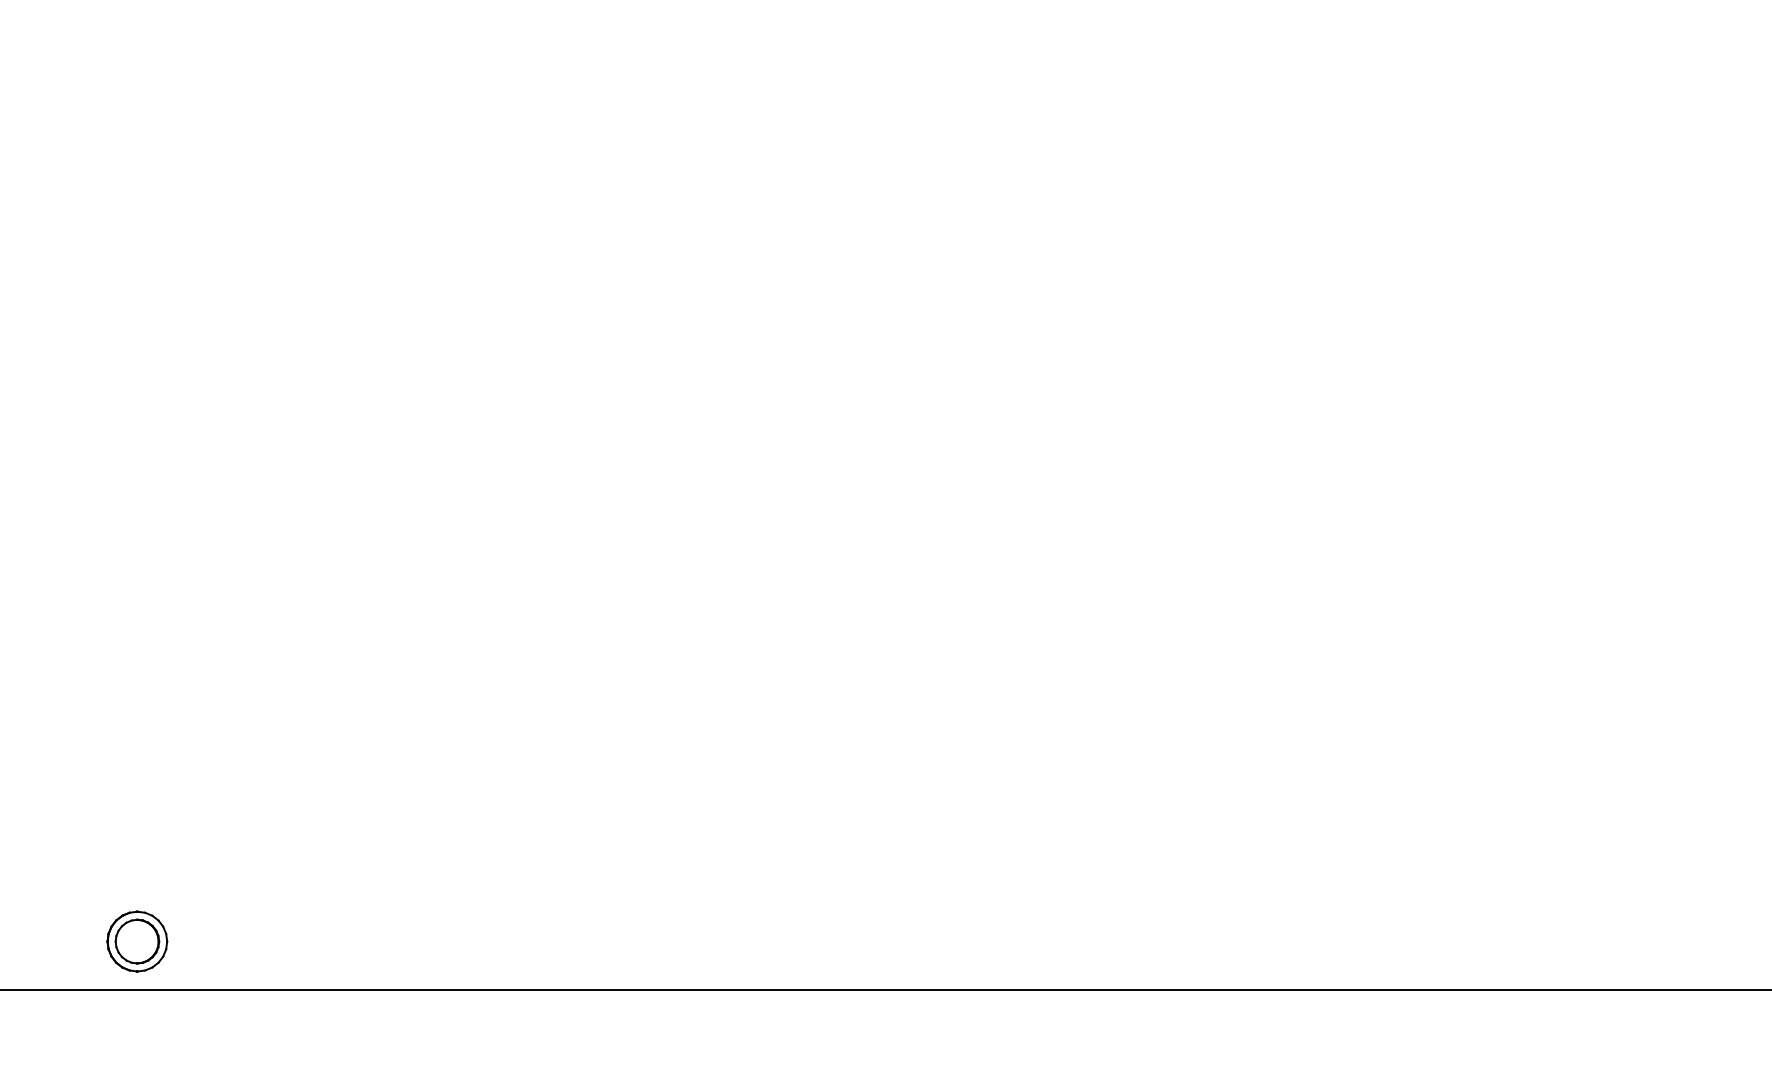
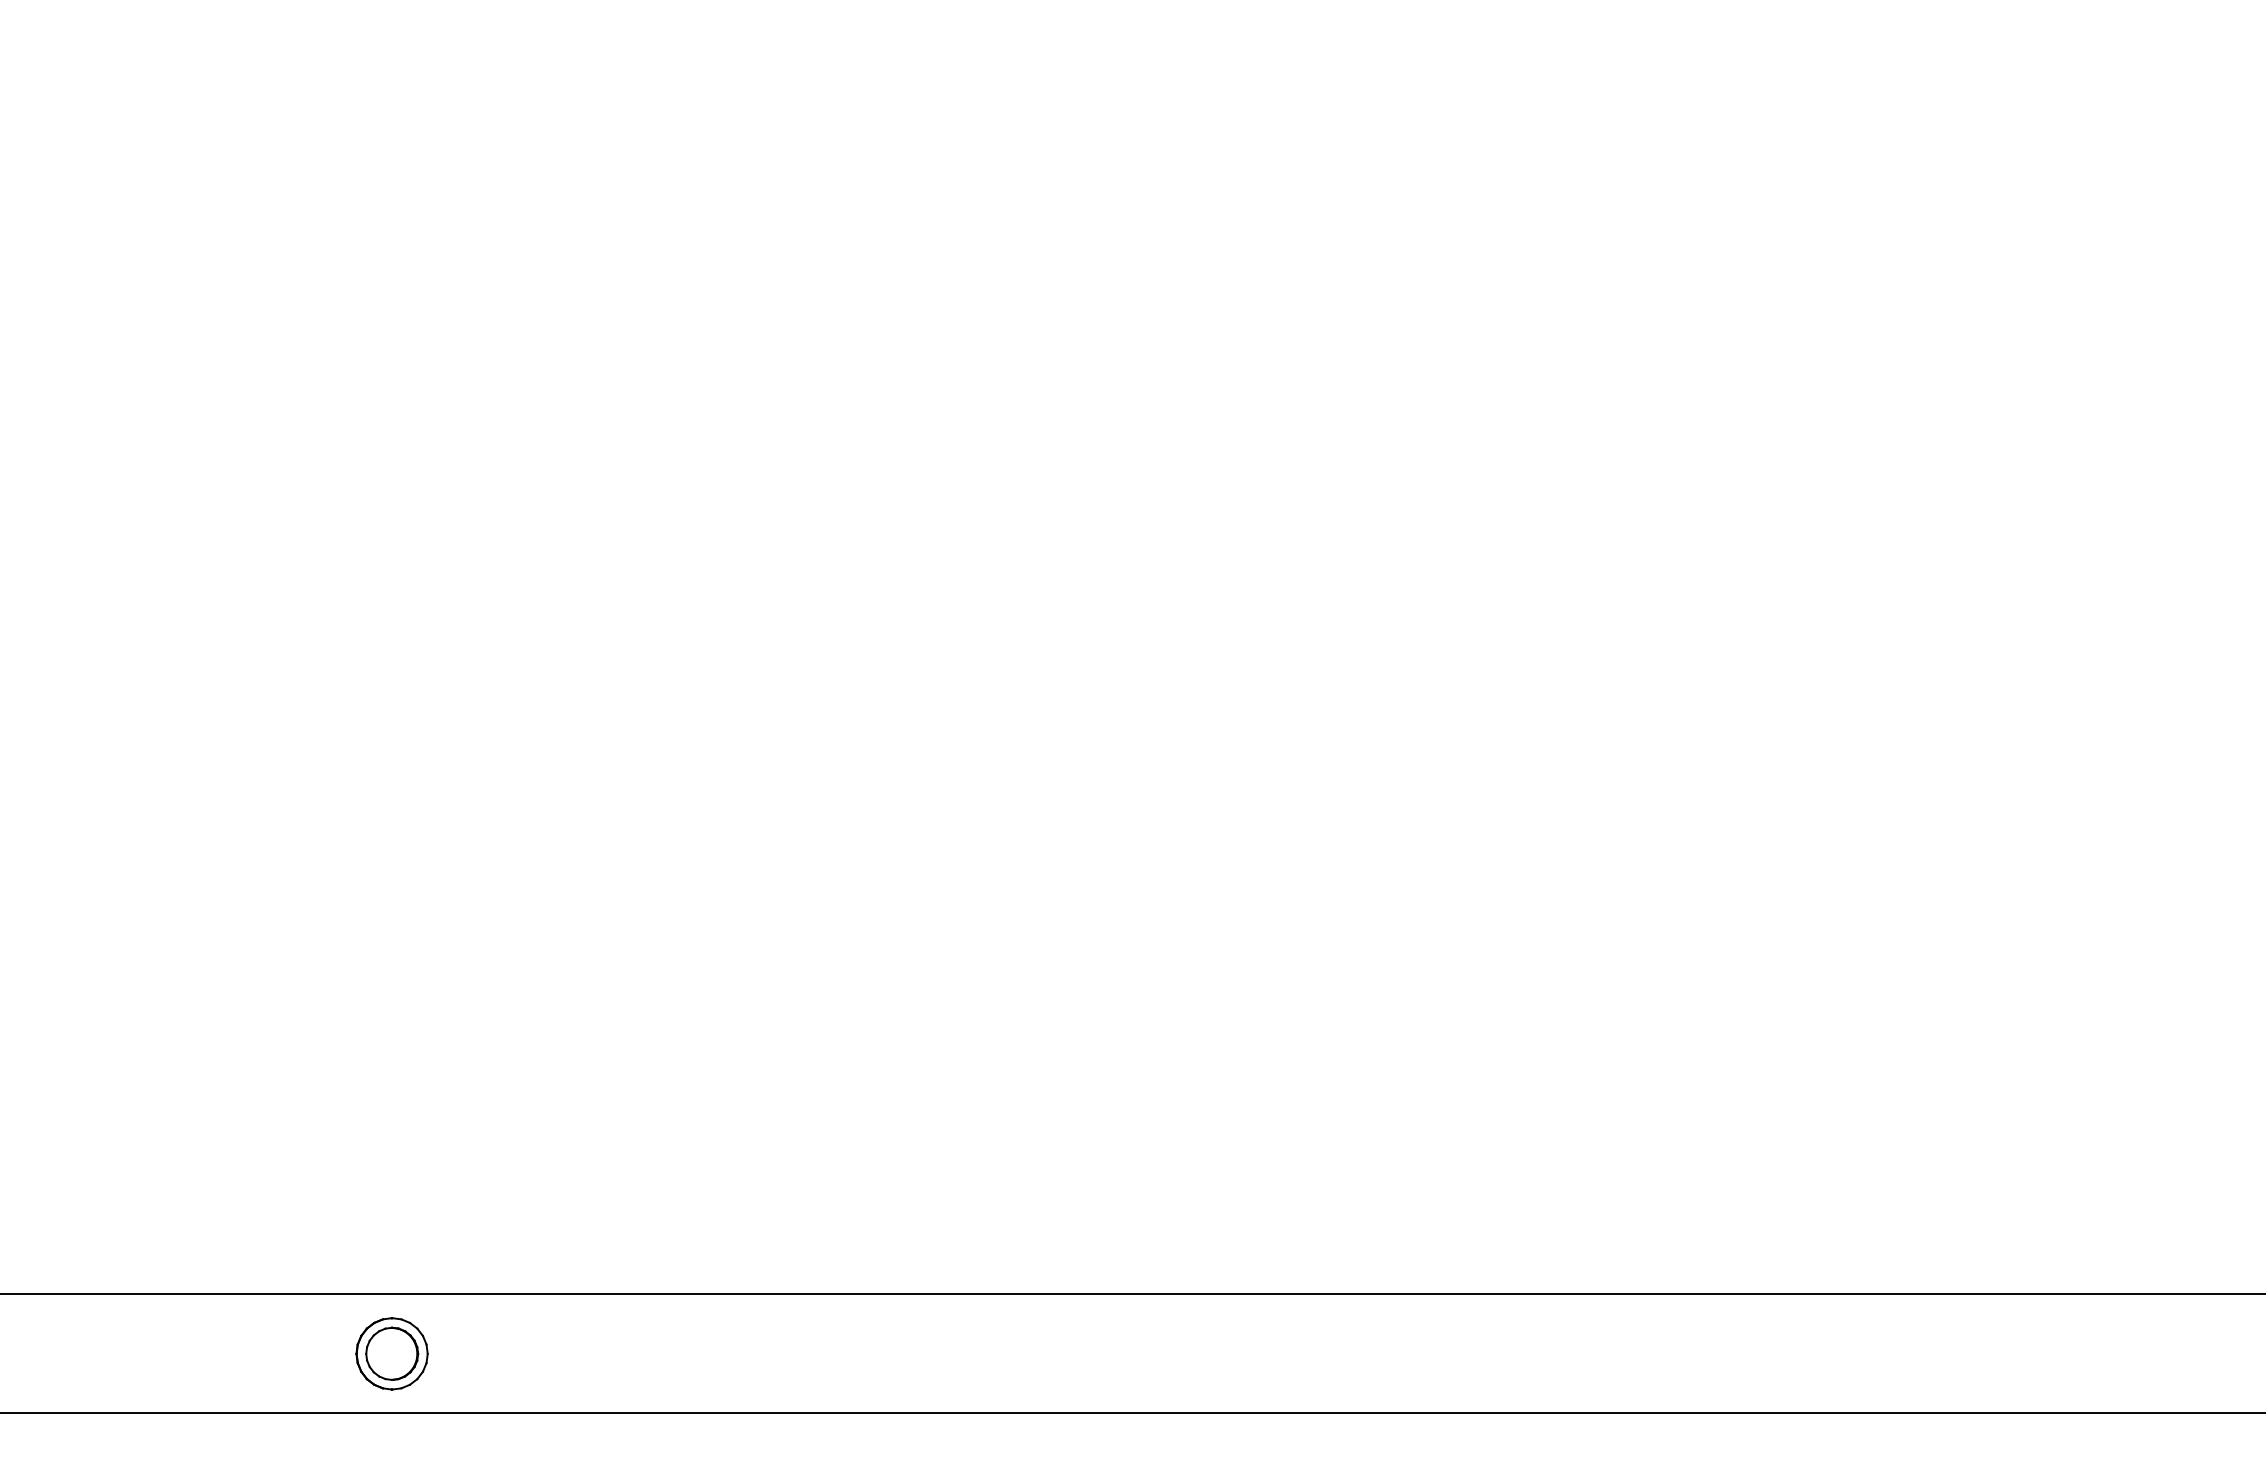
part: (136, 941) -> (391, 1353), moved

